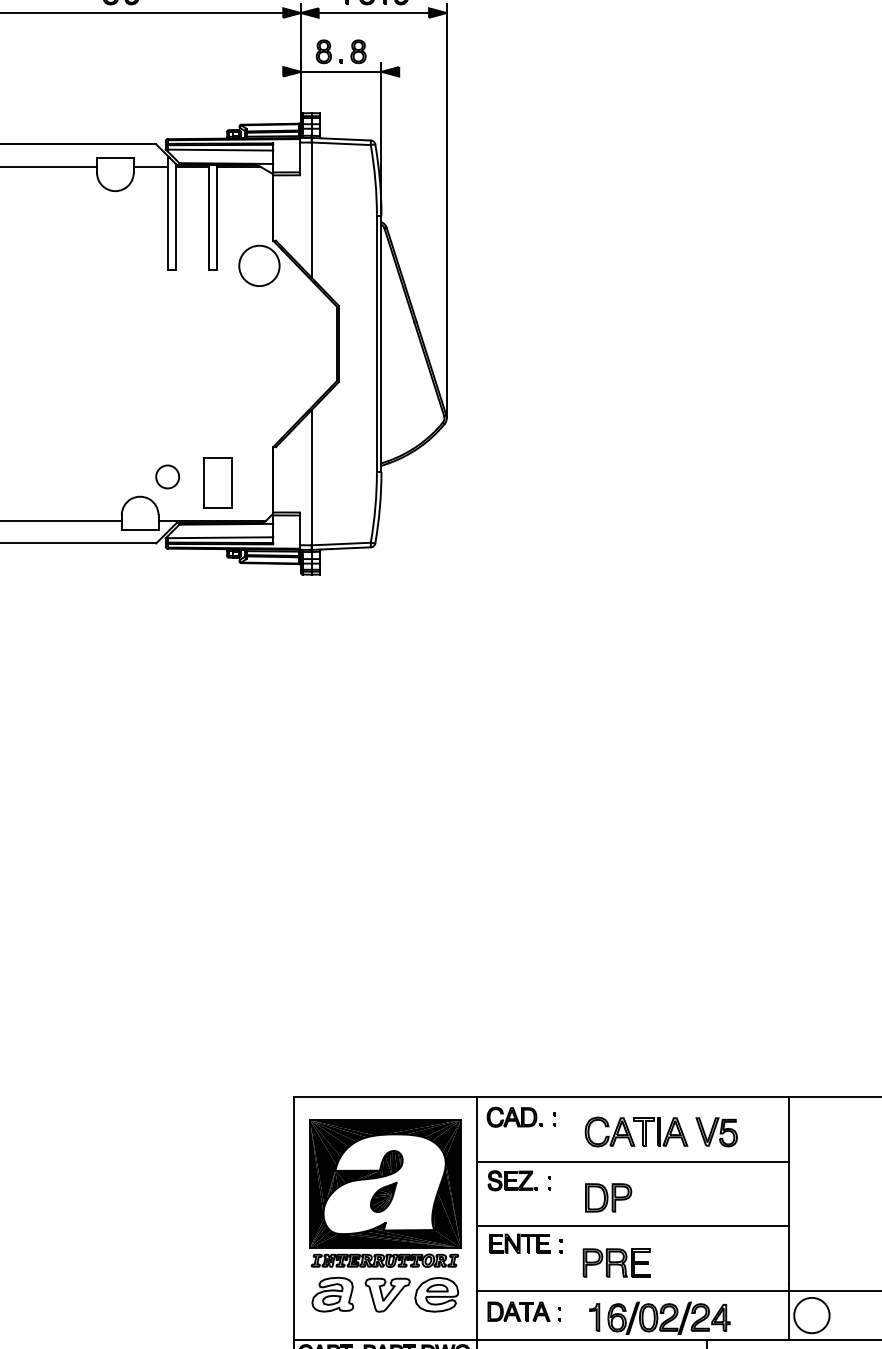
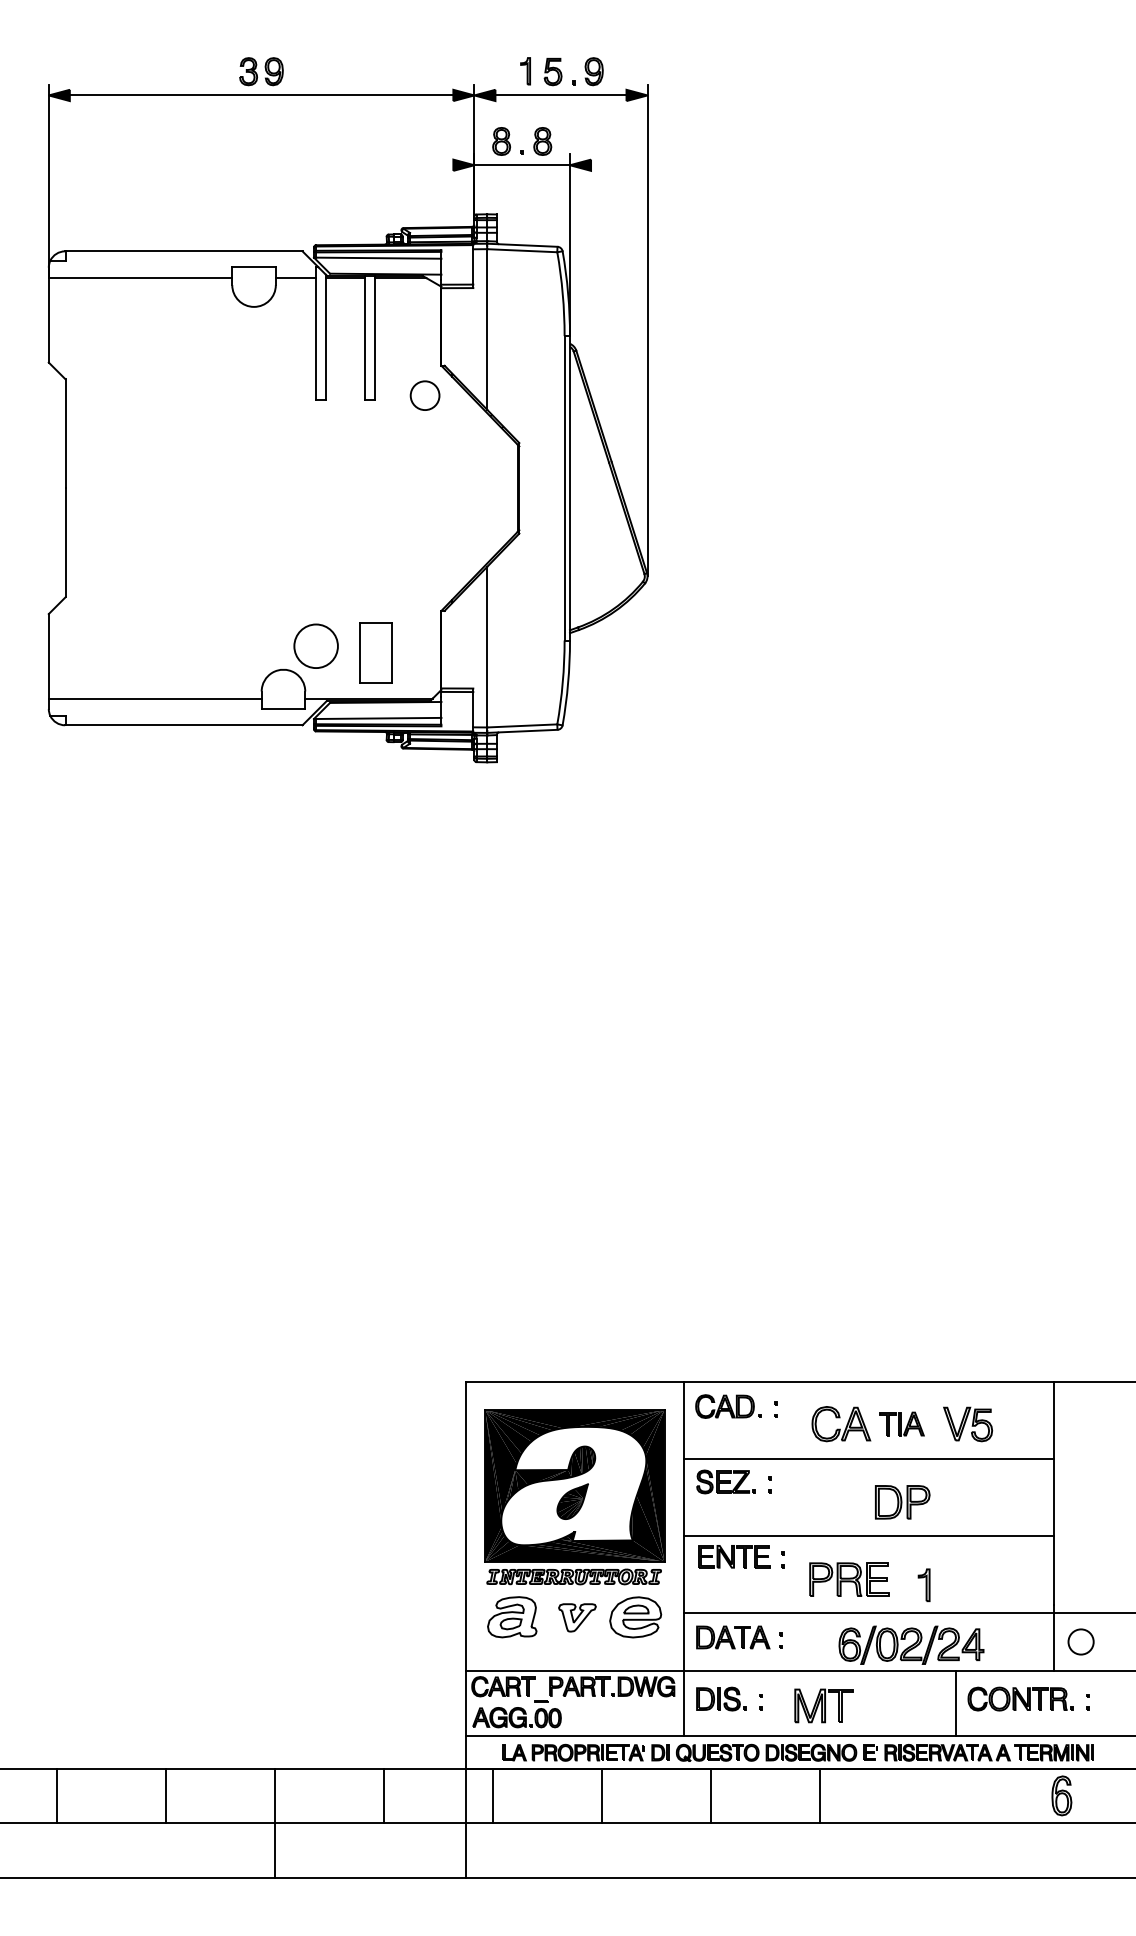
circle: (259, 265) -> (425, 395), size x0.6
circle: (167, 476) -> (315, 645), size x1.6
part: (660, 1131) -> (901, 1423), size x0.7
part: (608, 1198) -> (902, 1502), moved
part: (387, 1294) -> (577, 1617), size x0.7
circle: (812, 1315) -> (1081, 1641), size x0.6
part: (594, 1317) -> (923, 1585), moved

